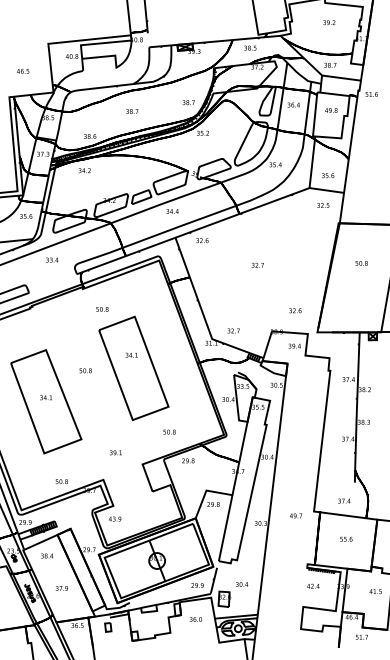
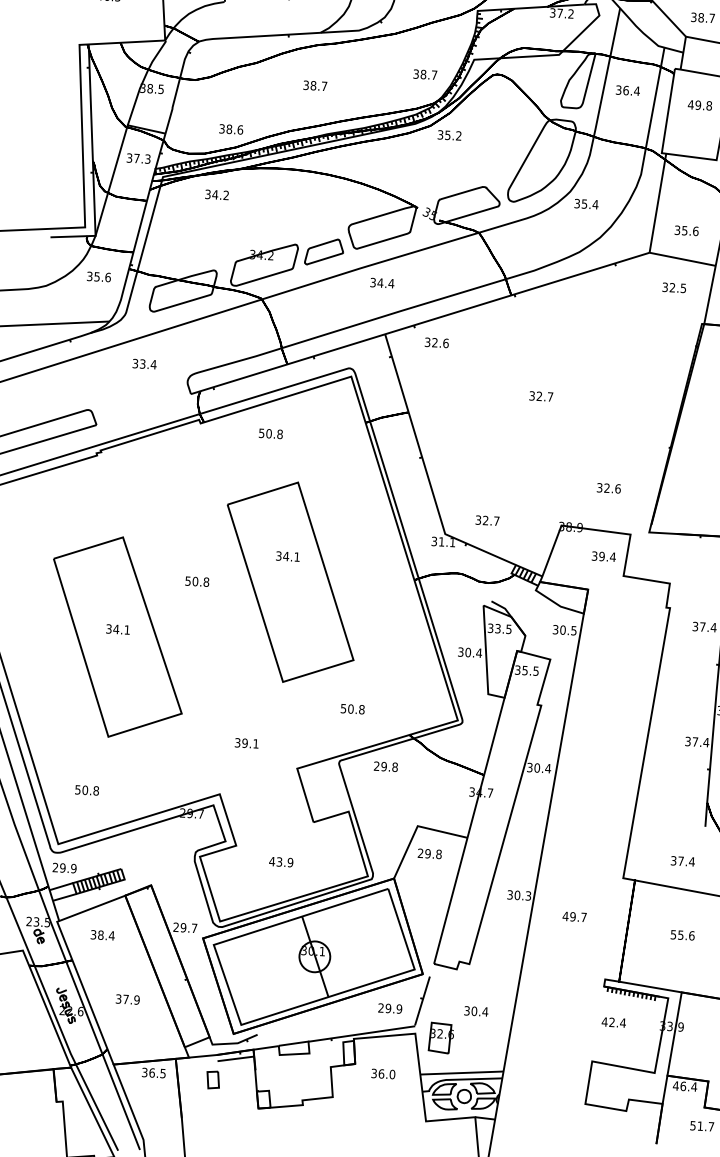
part: (102, 309) -> (271, 434), moved
part: (61, 481) -> (86, 790), moved
part: (296, 515) -> (575, 916), moved
part: (115, 518) -> (282, 861), moved

